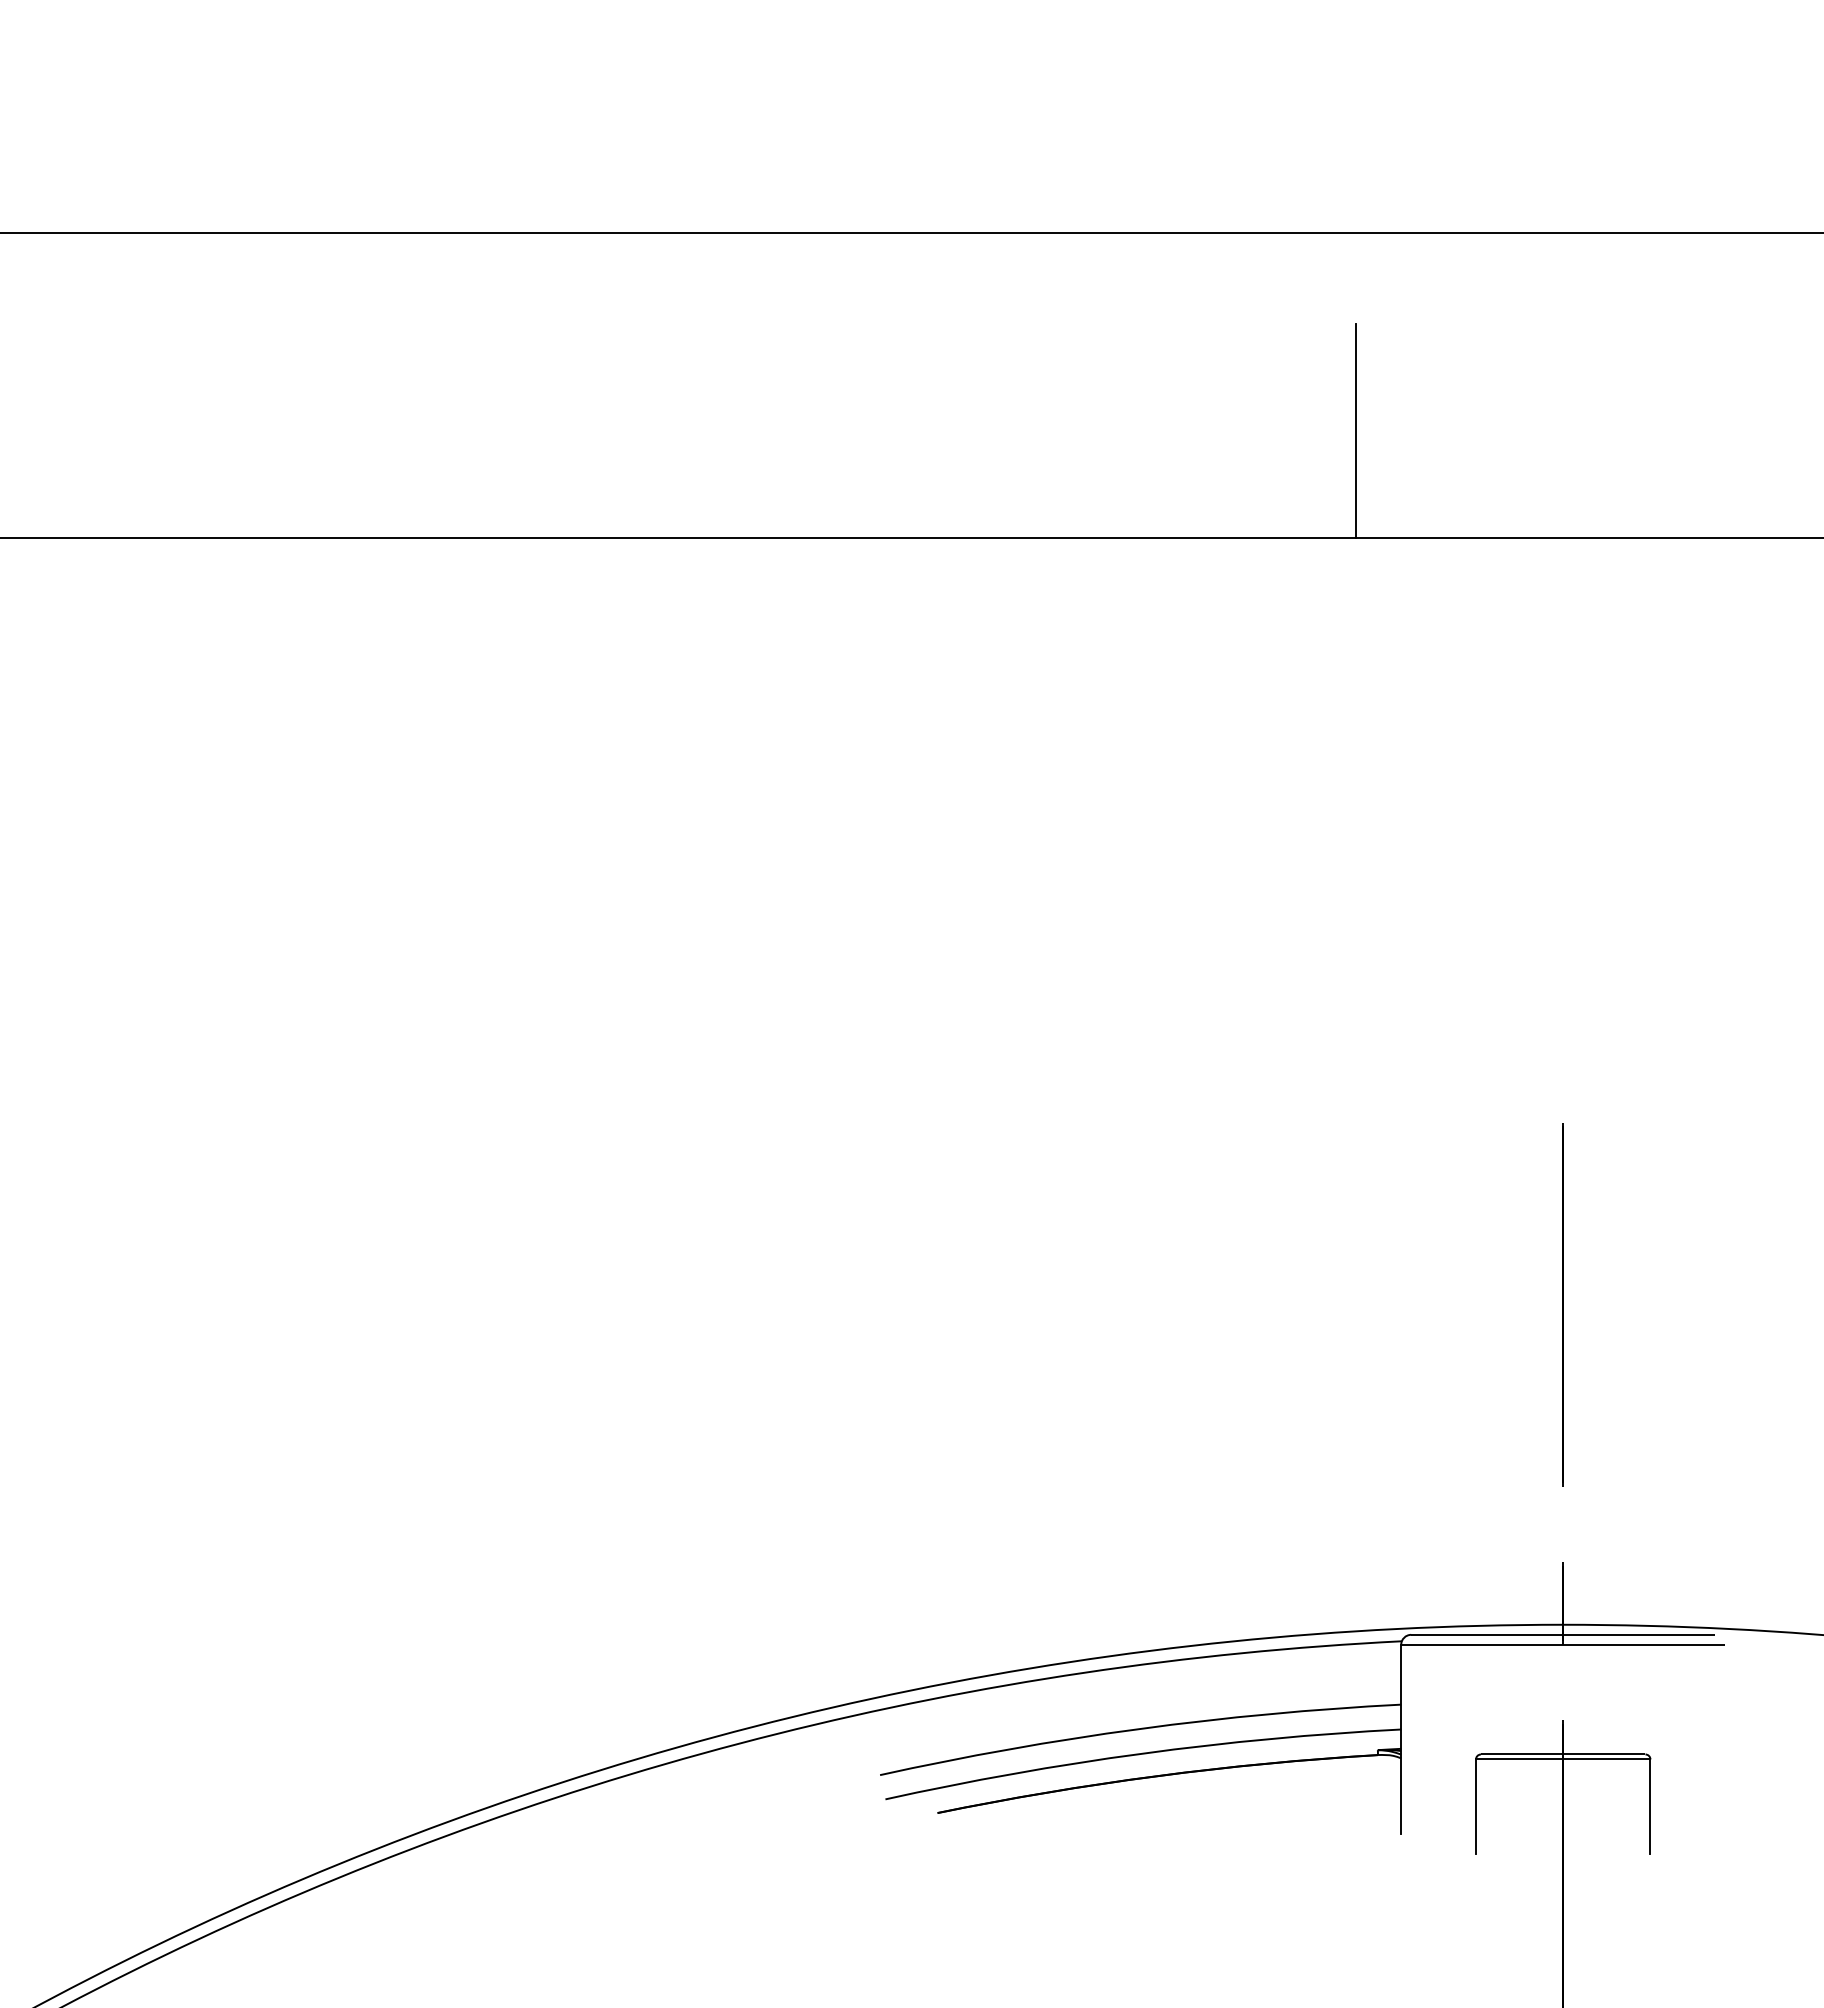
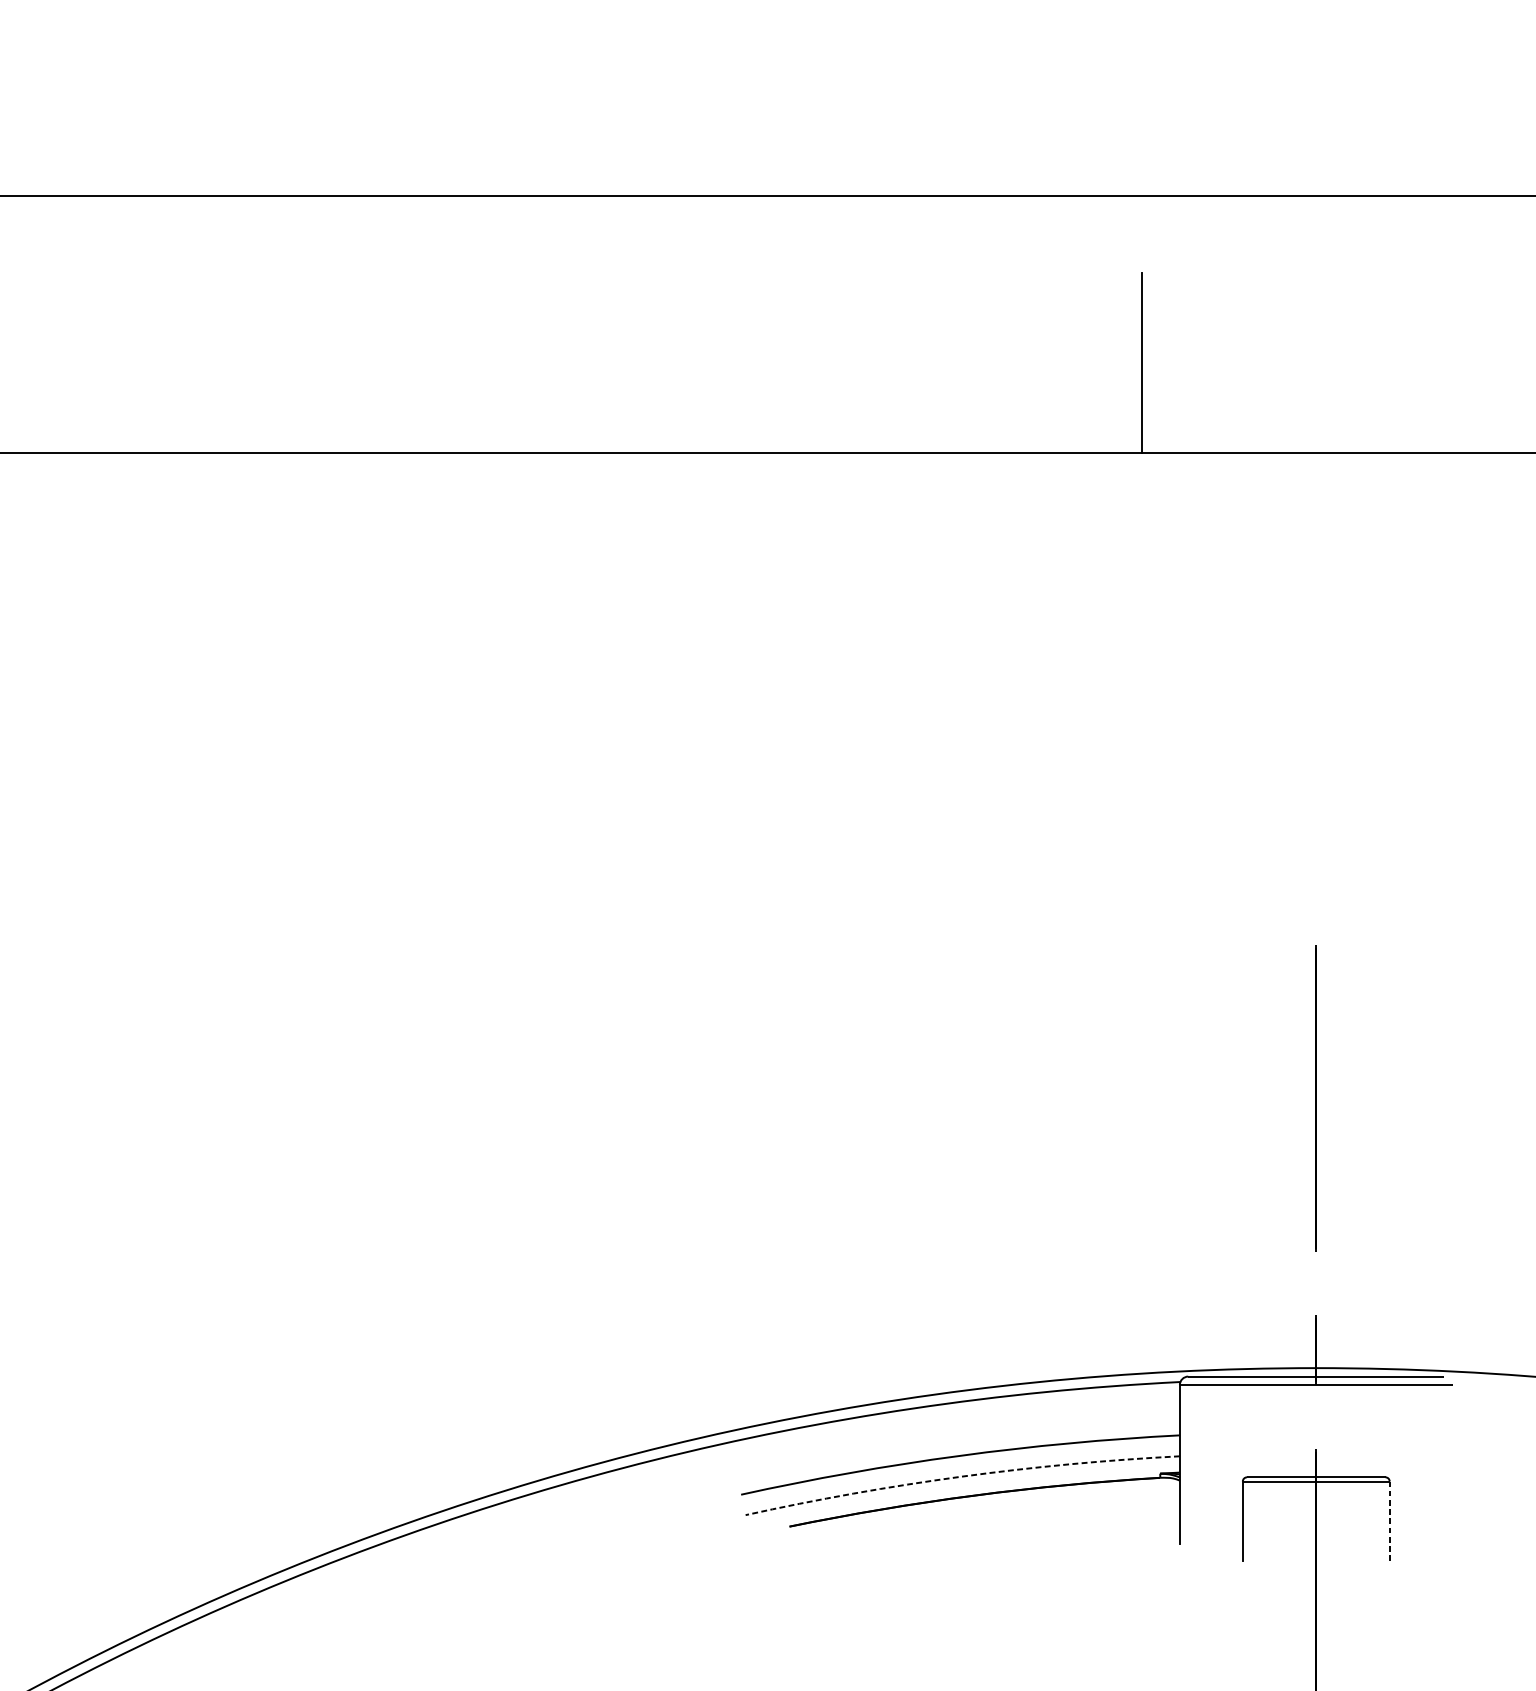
arc: (1141, 1753) -> (961, 1476), solid -> dashed
line: (1650, 1806) -> (1389, 1521), solid -> dashed

